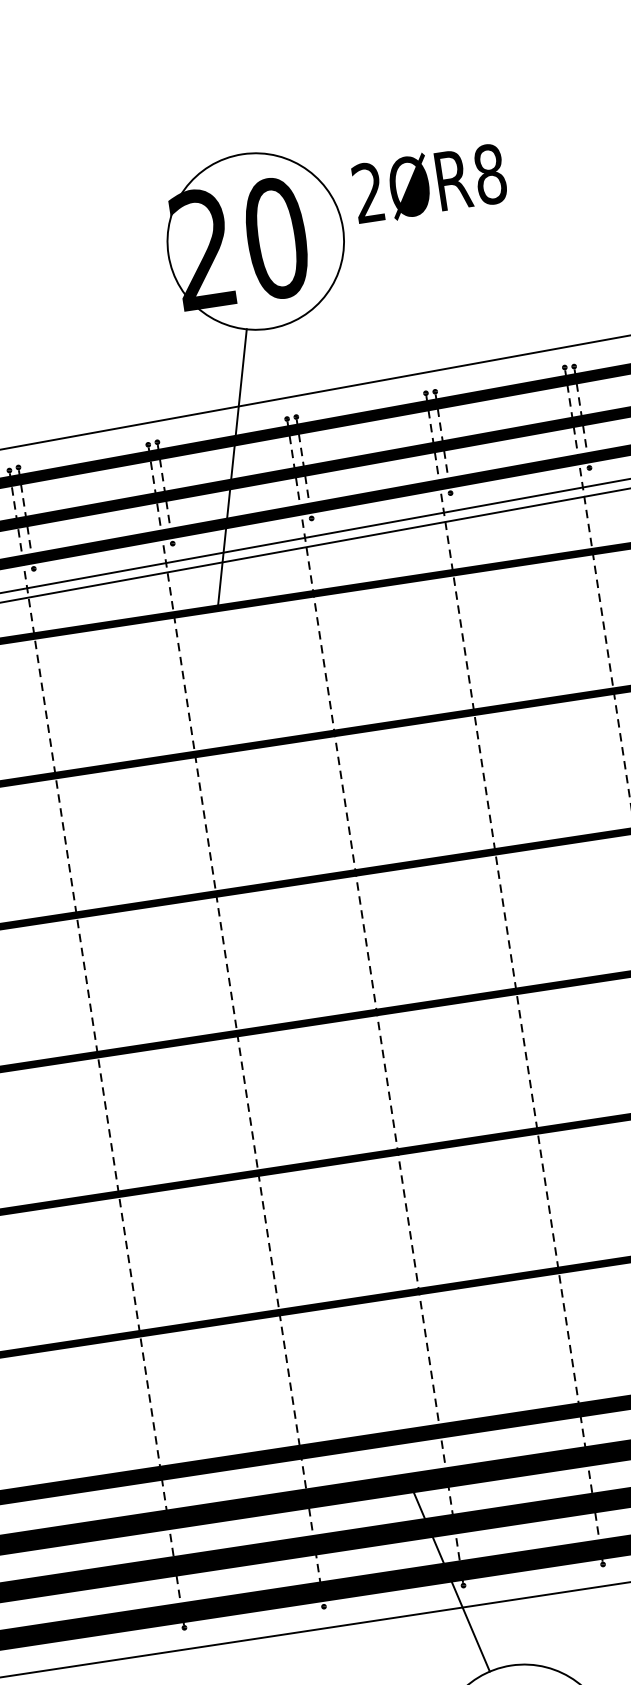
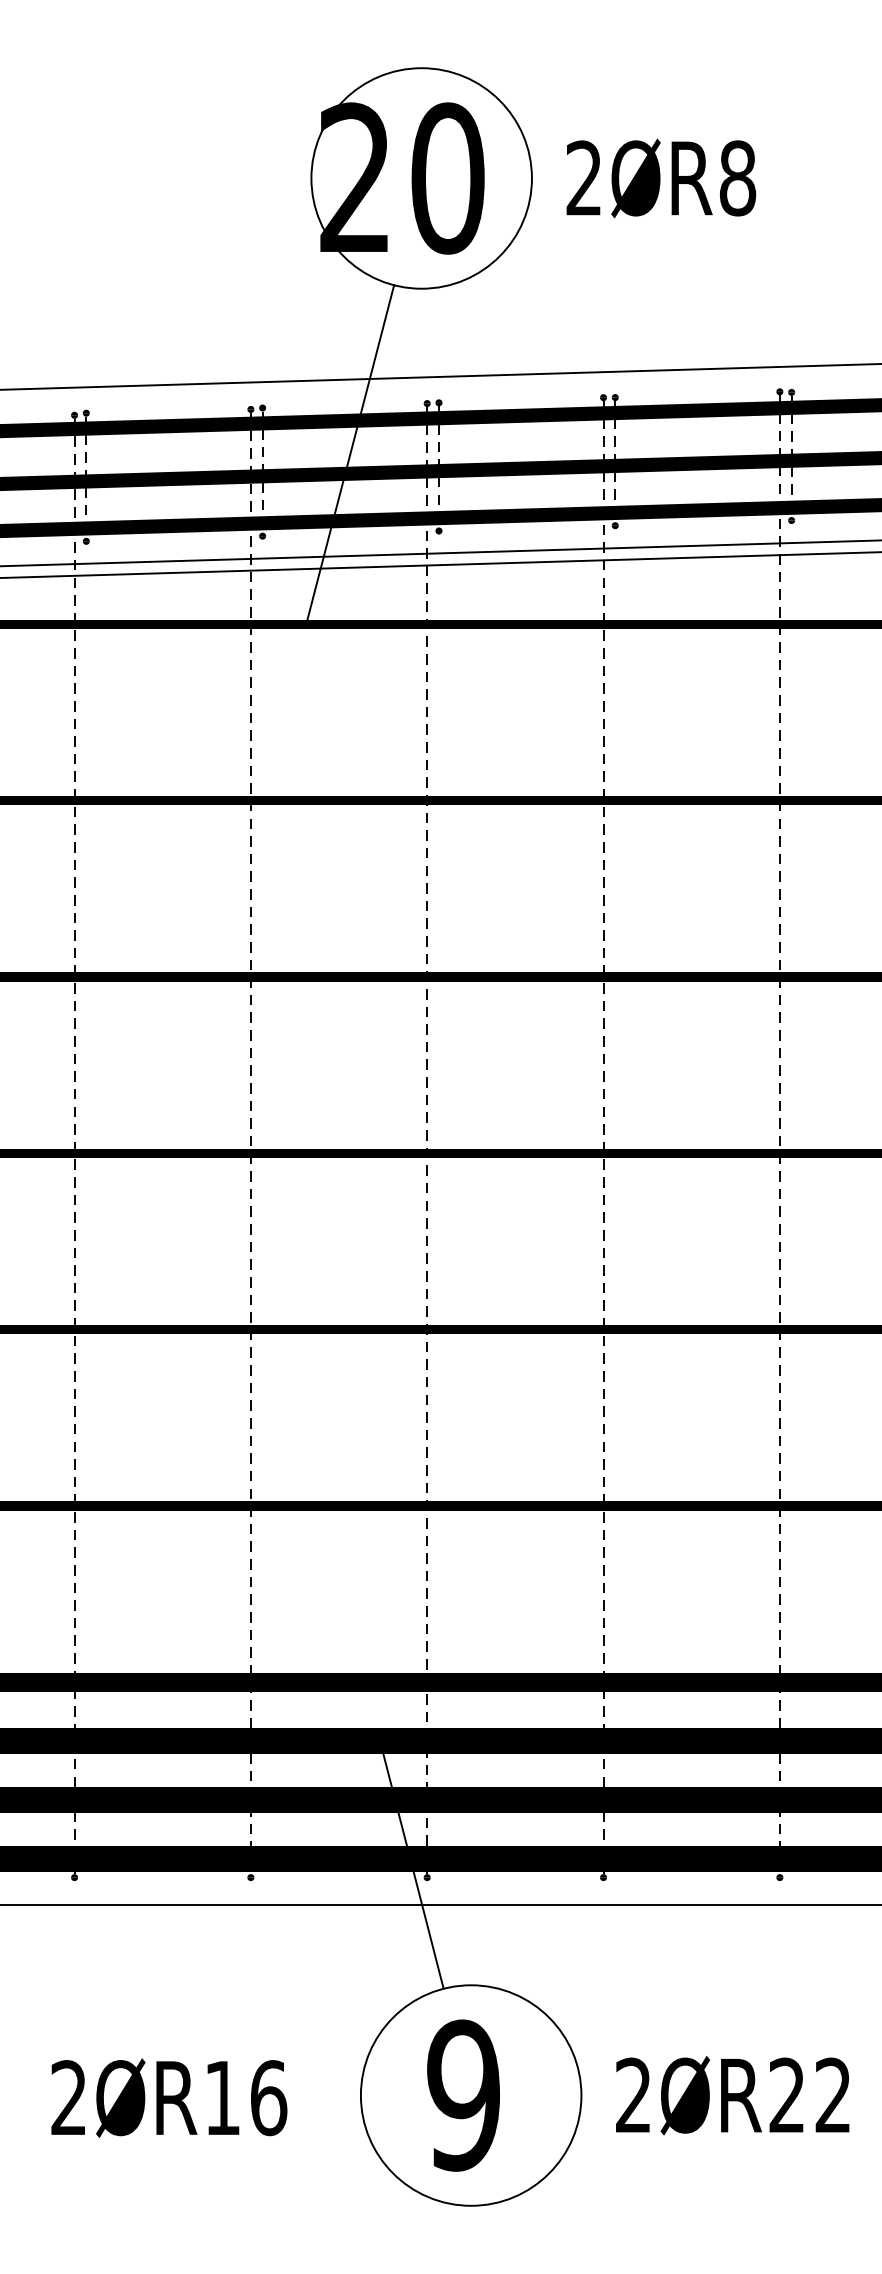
text: (429, 183) -> (661, 178), moved

